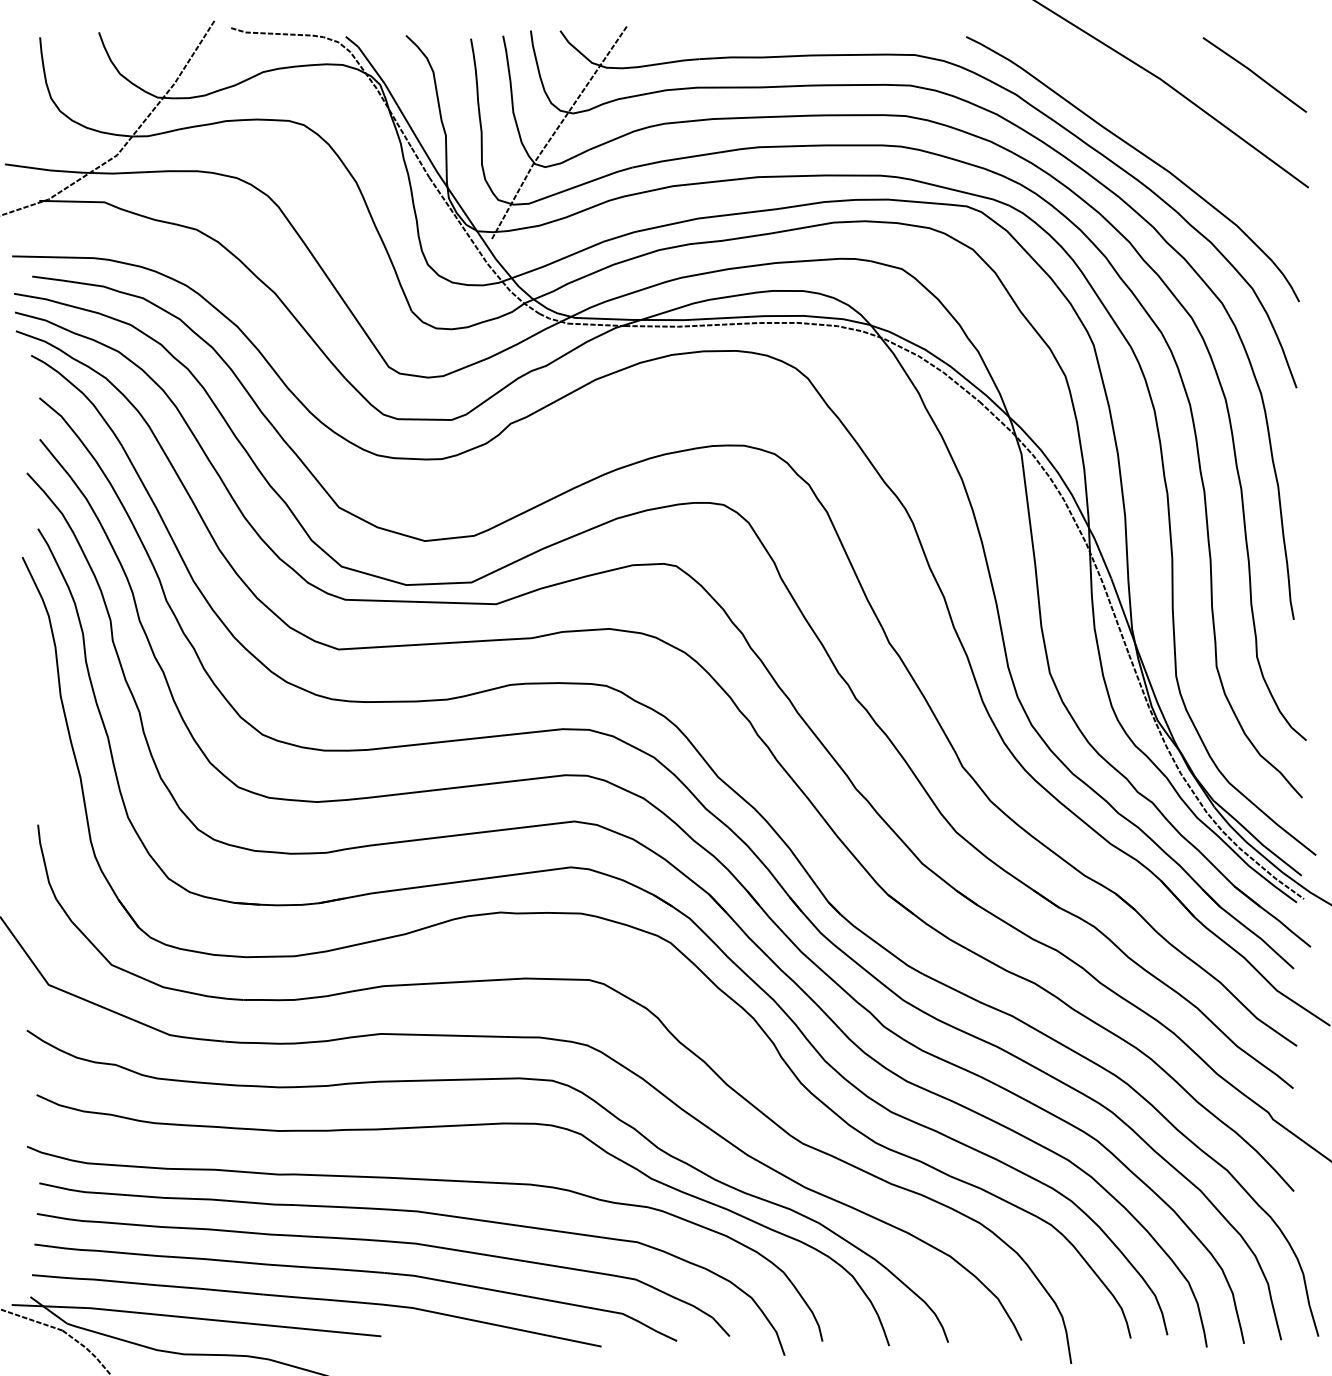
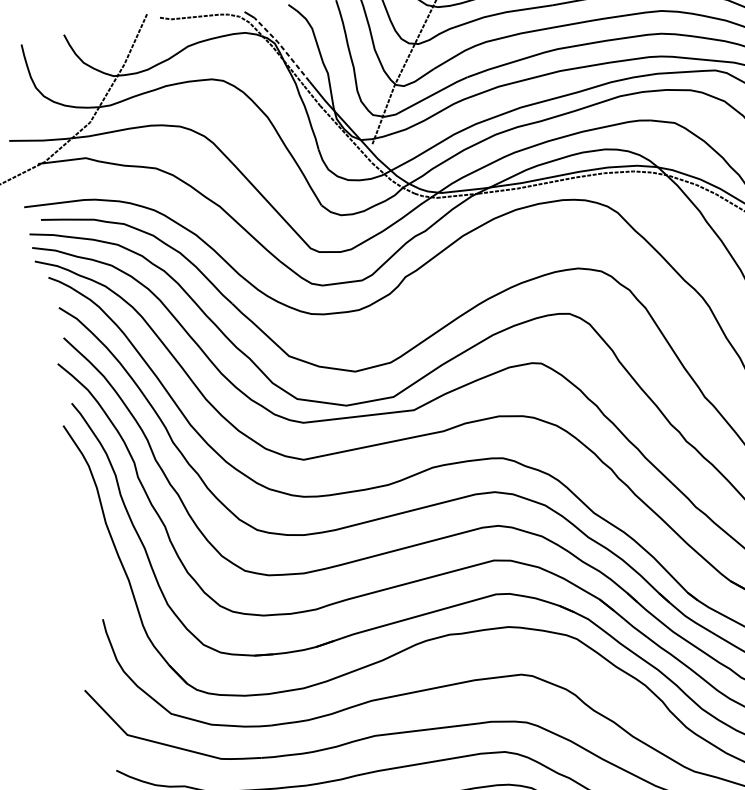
line: (390, 93) -> (283, 48), solid -> dashed

